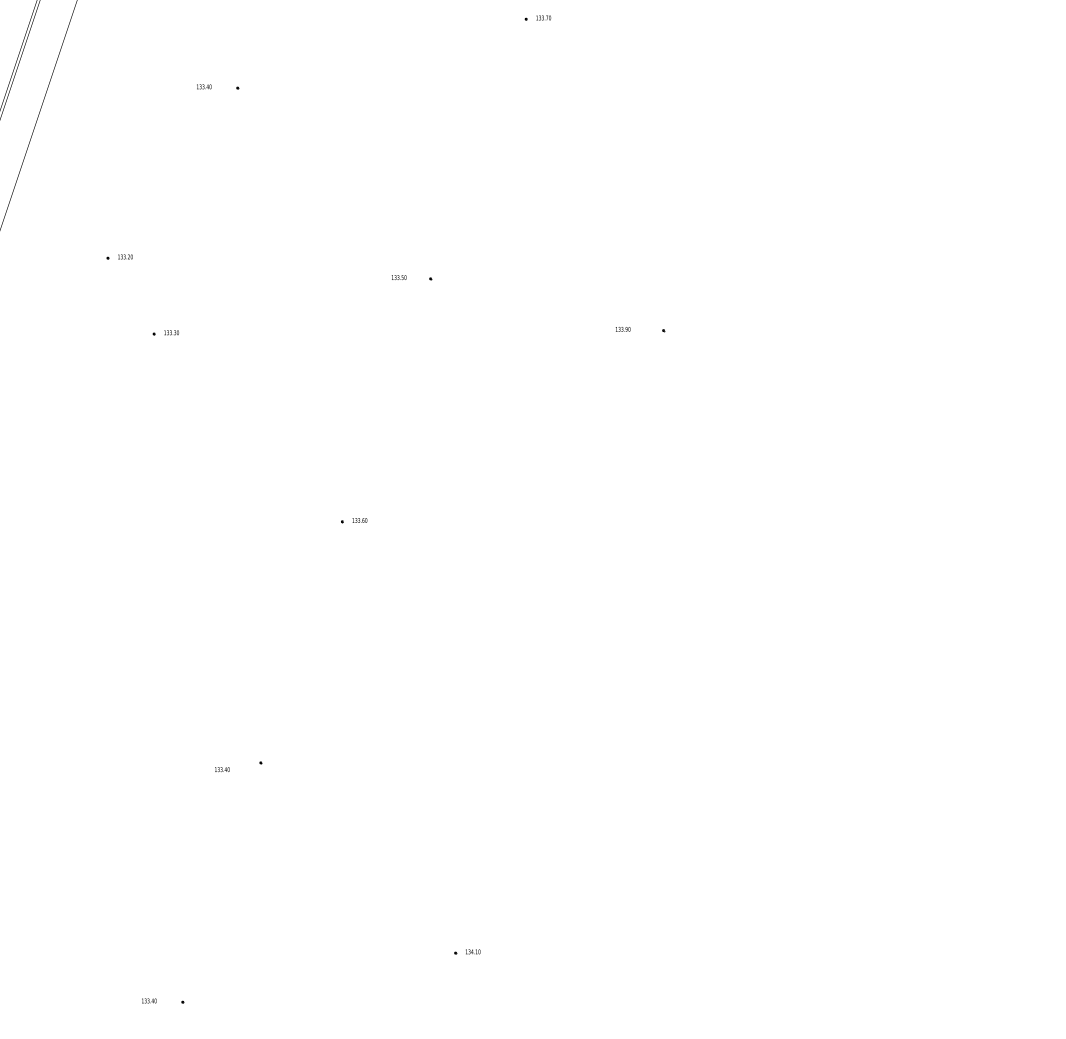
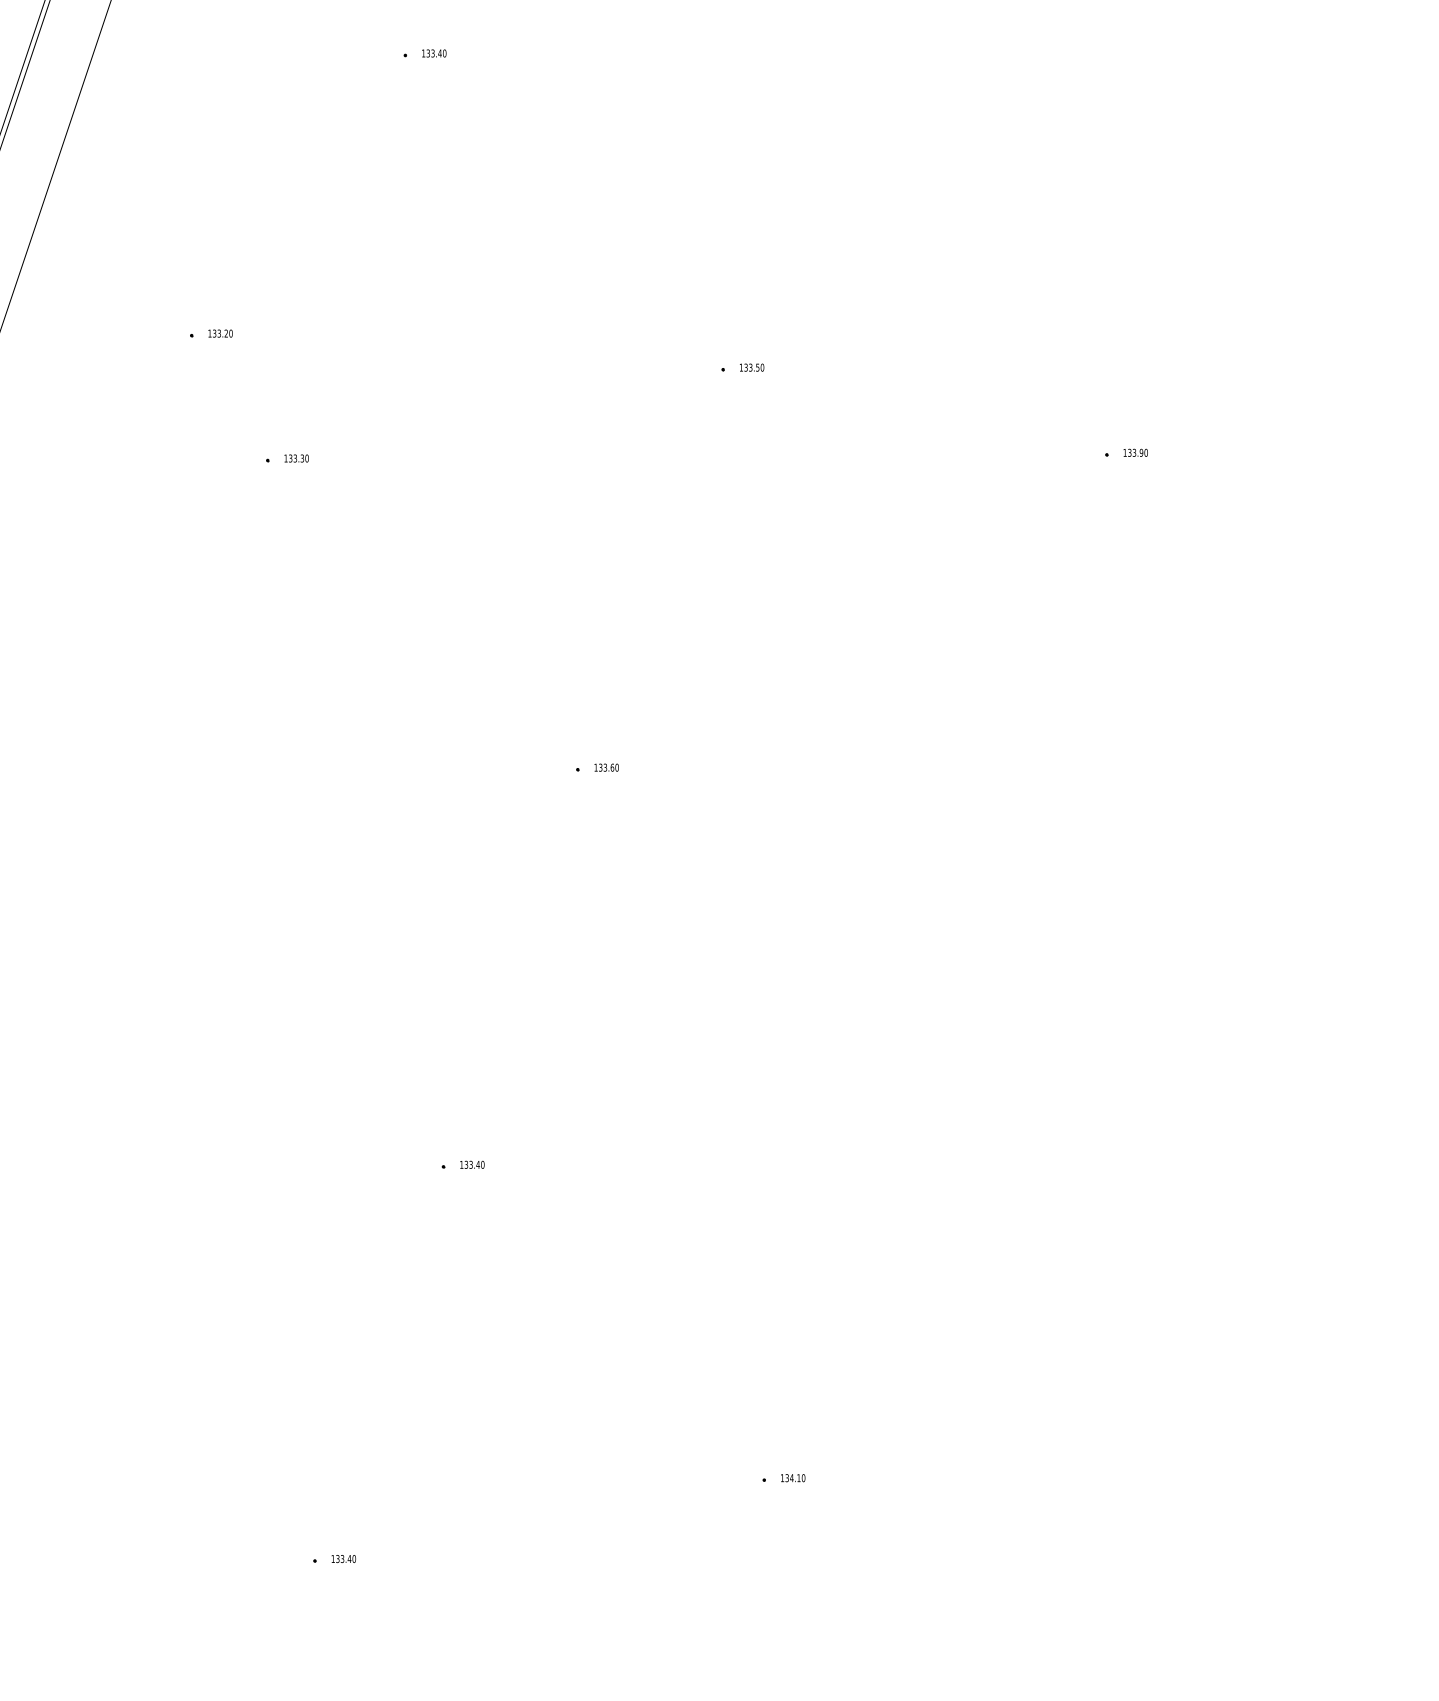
text: (204, 86) -> (434, 52), moved
text: (398, 277) -> (750, 367), moved
text: (622, 329) -> (1134, 453), moved
text: (222, 769) -> (472, 1164), moved
text: (149, 1000) -> (344, 1558), moved

